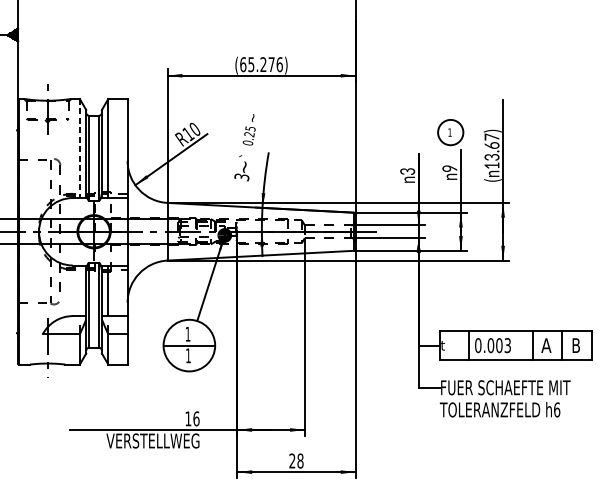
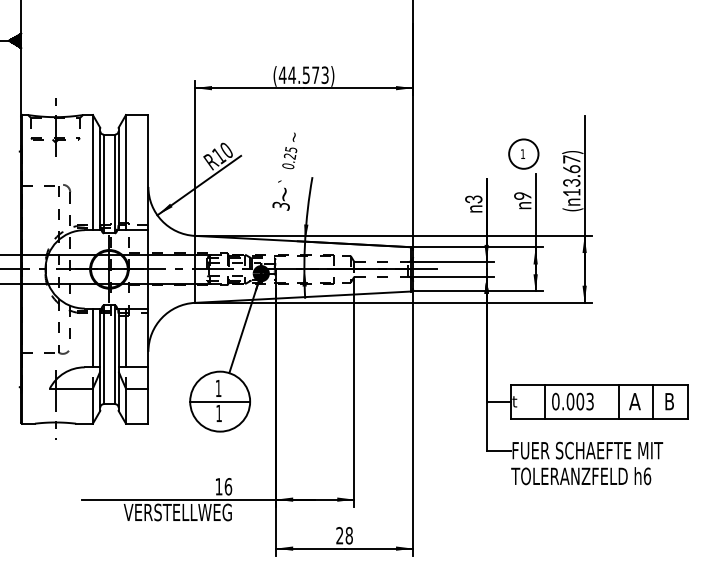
text: (261, 64) -> (303, 75), (65.276) -> (44.573)
line: (79, 148) -> (92, 172), dashed -> solid
line: (79, 290) -> (92, 337), added

